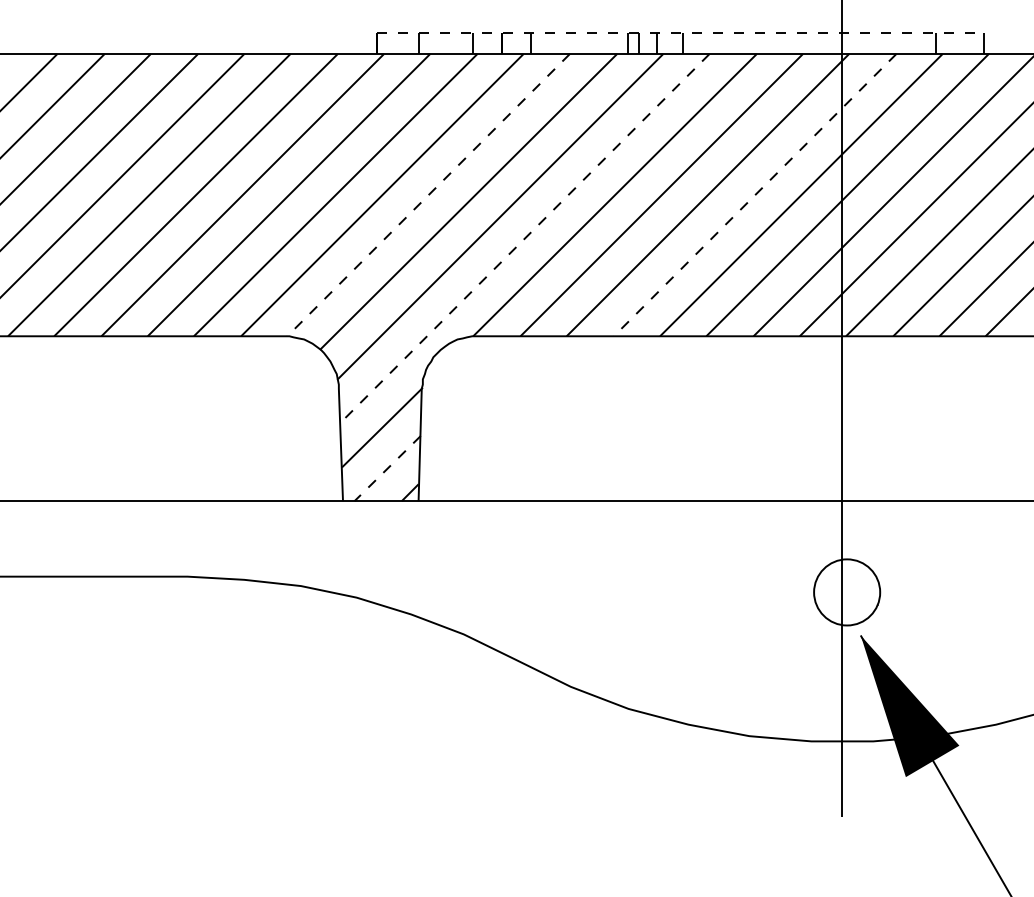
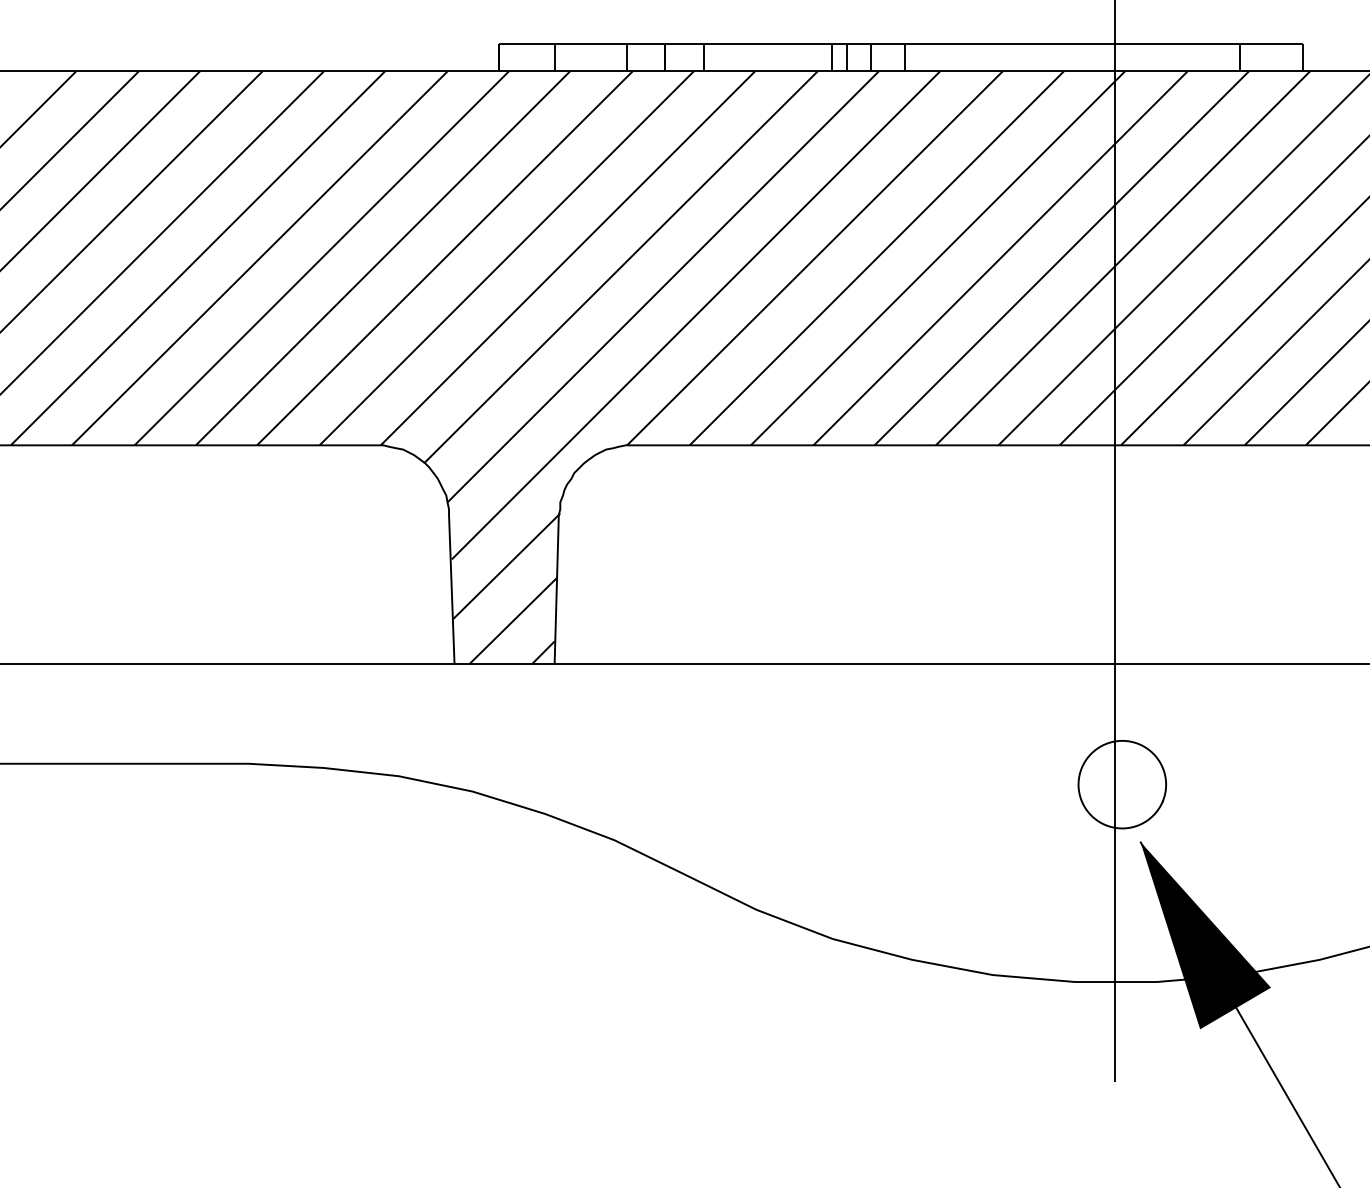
line: (680, 33) -> (901, 44), dashed -> solid
line: (428, 195) -> (567, 258), dashed -> solid
line: (755, 195) -> (1000, 258), dashed -> solid
line: (525, 238) -> (696, 315), dashed -> solid
line: (387, 468) -> (513, 620), dashed -> solid

